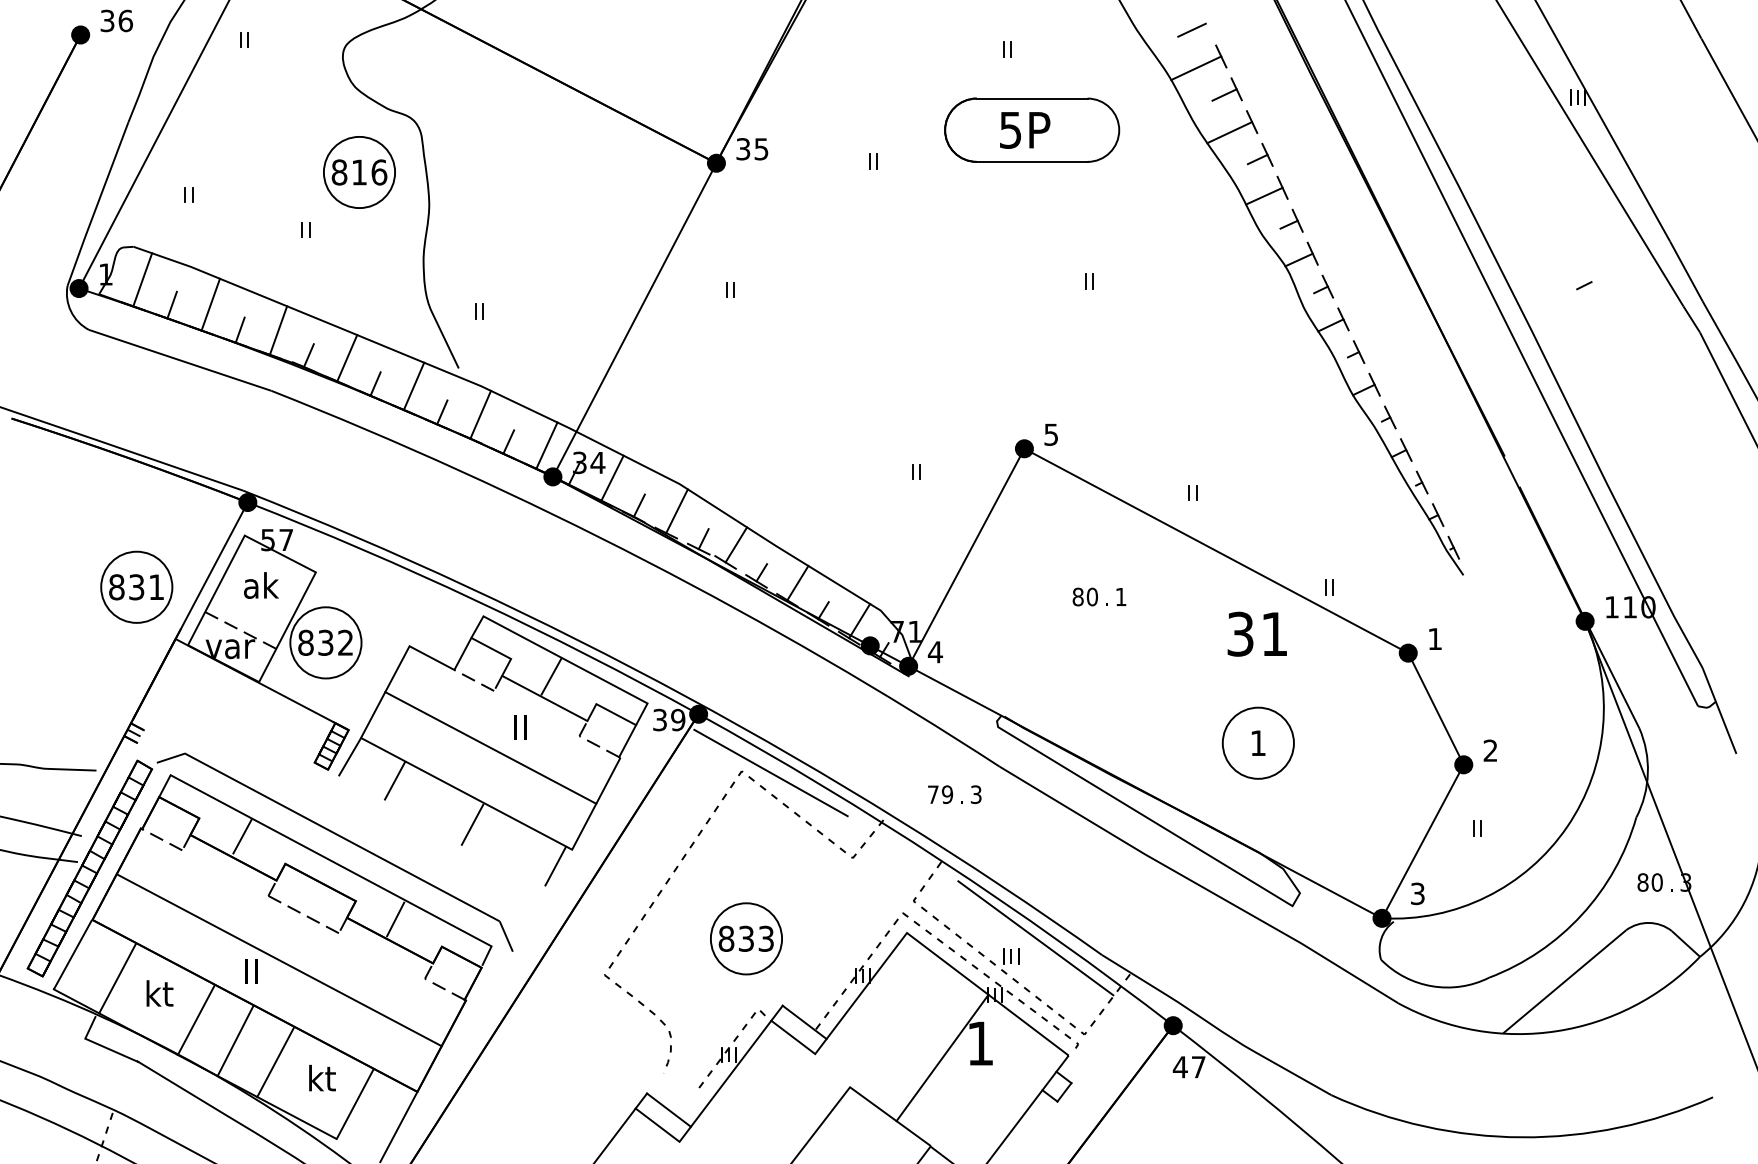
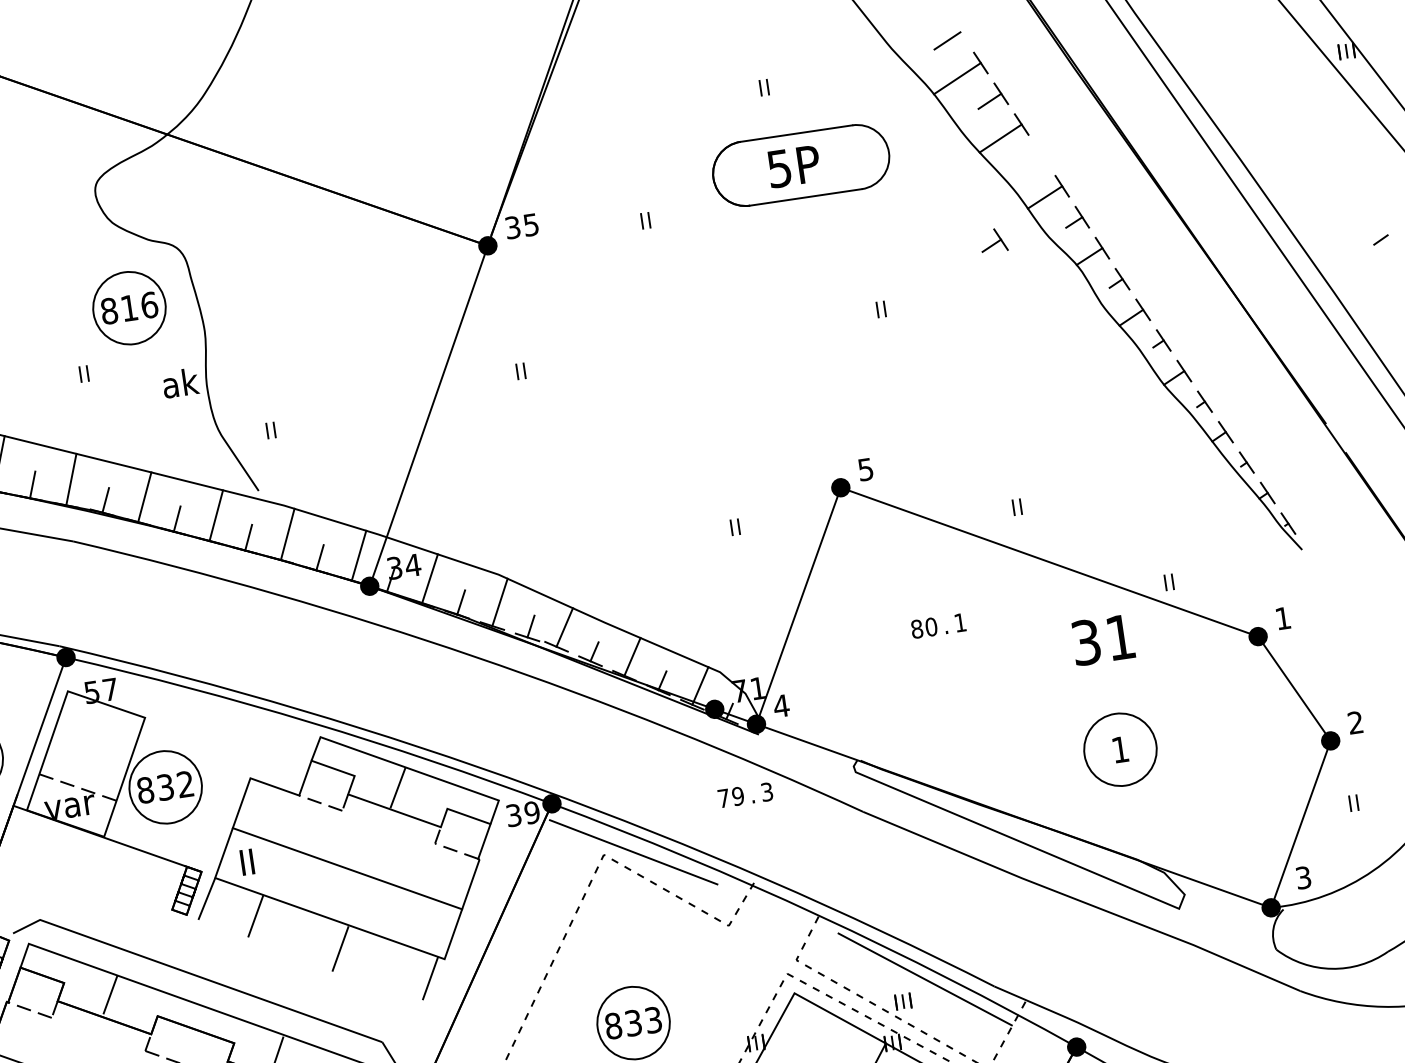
part: (1259, 154) -> (992, 240), moved
text: (261, 585) -> (180, 383), moved
text: (520, 727) -> (247, 862), moved
text: (954, 794) -> (745, 795), moved

